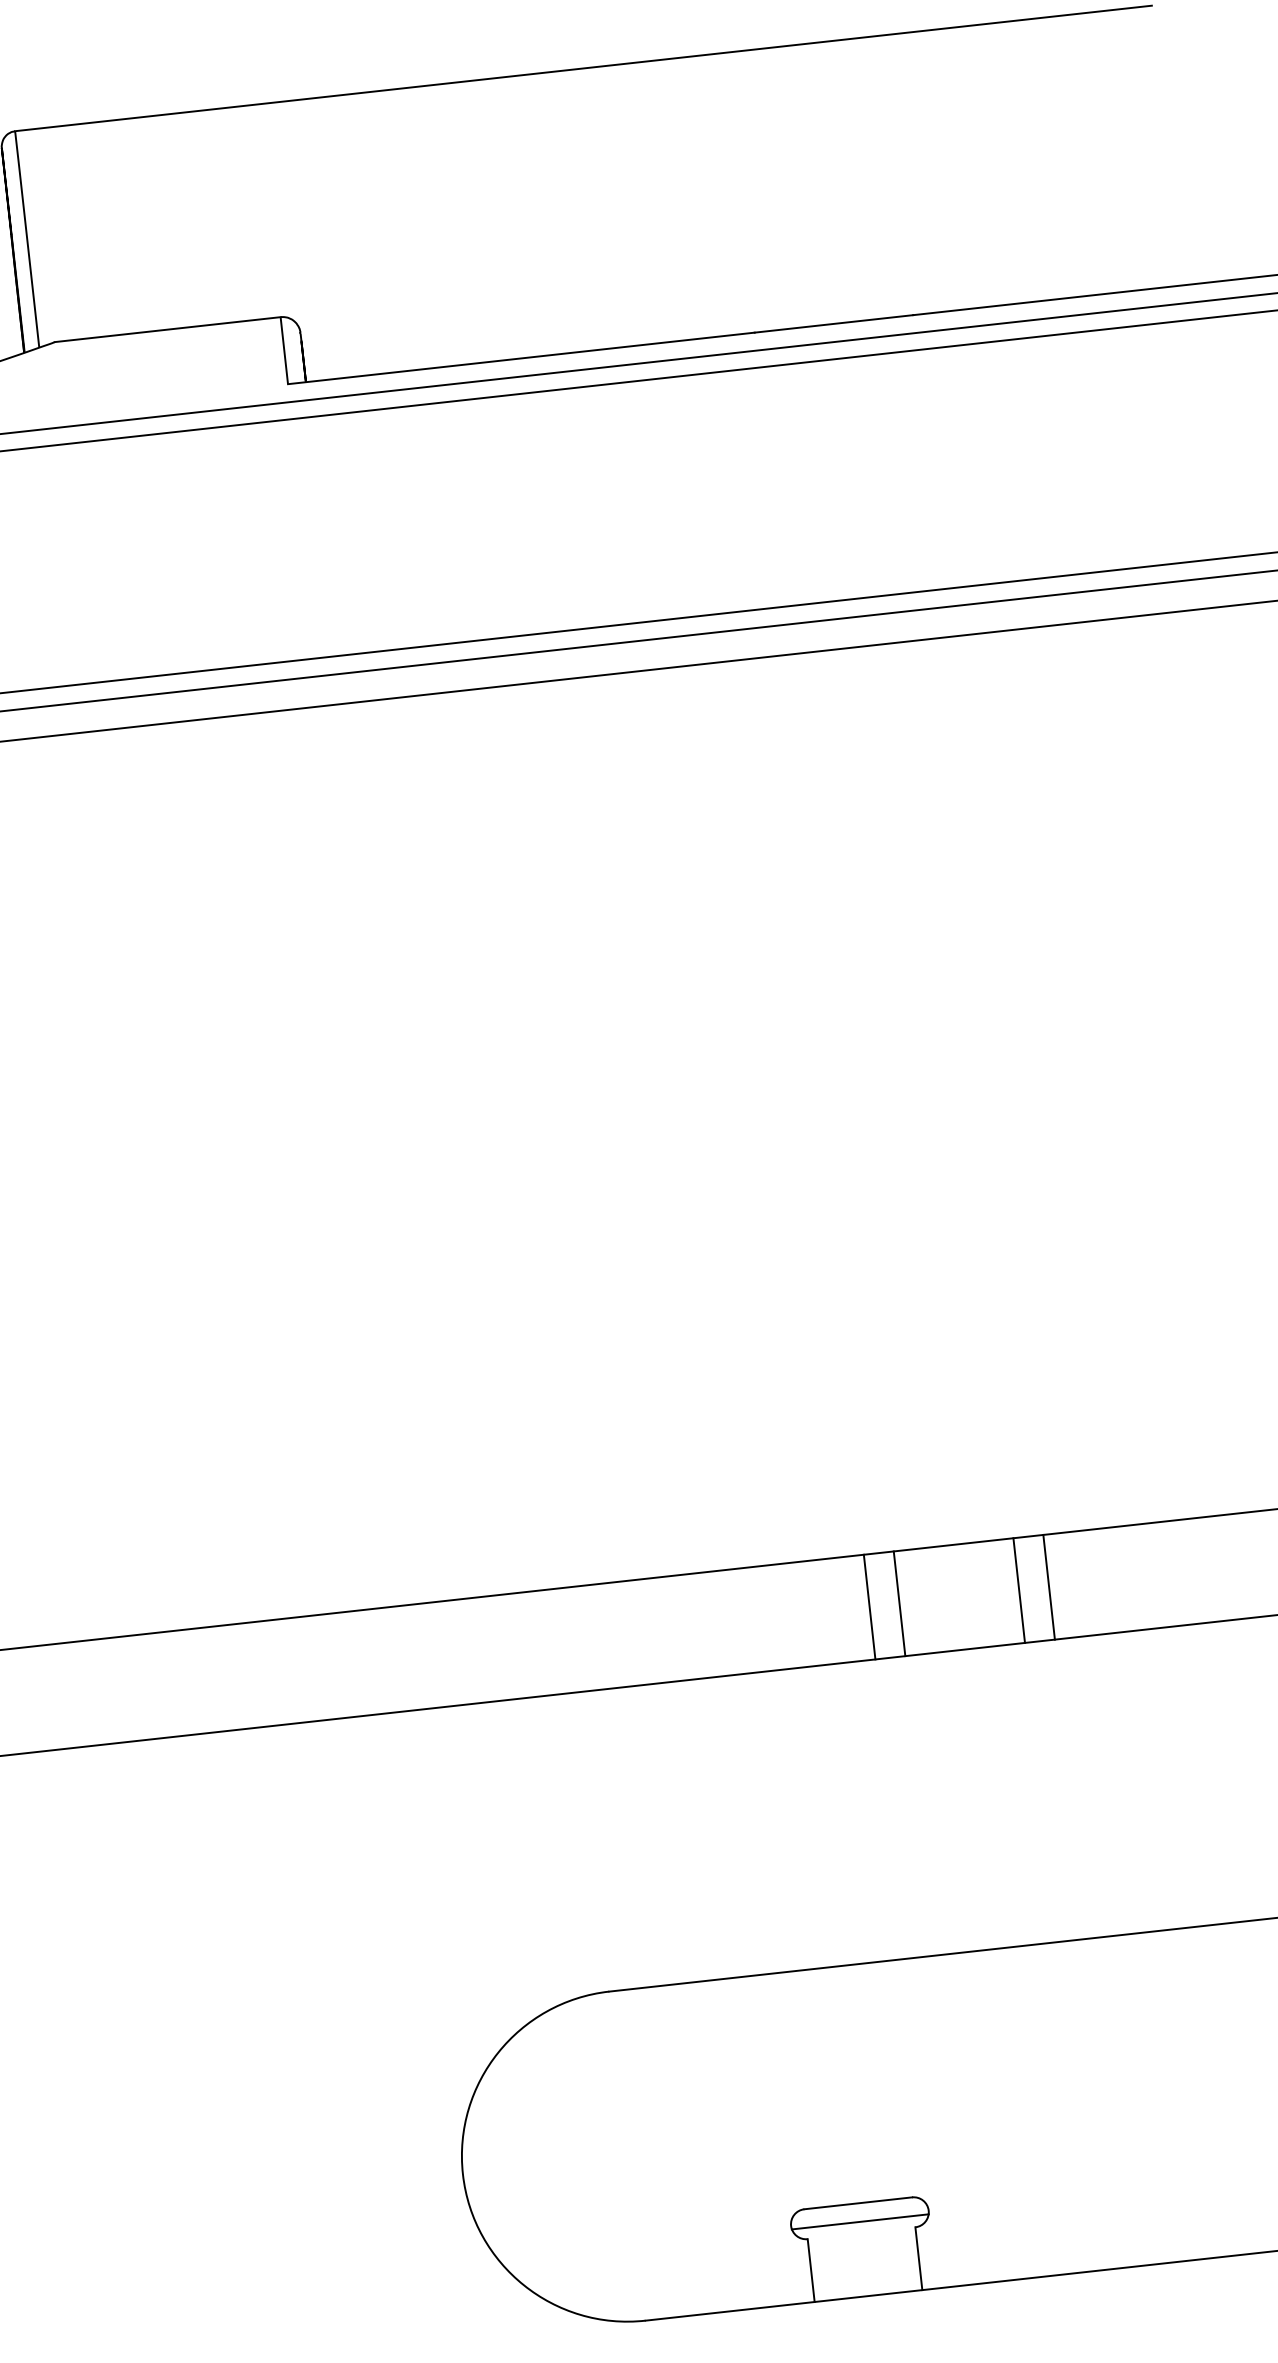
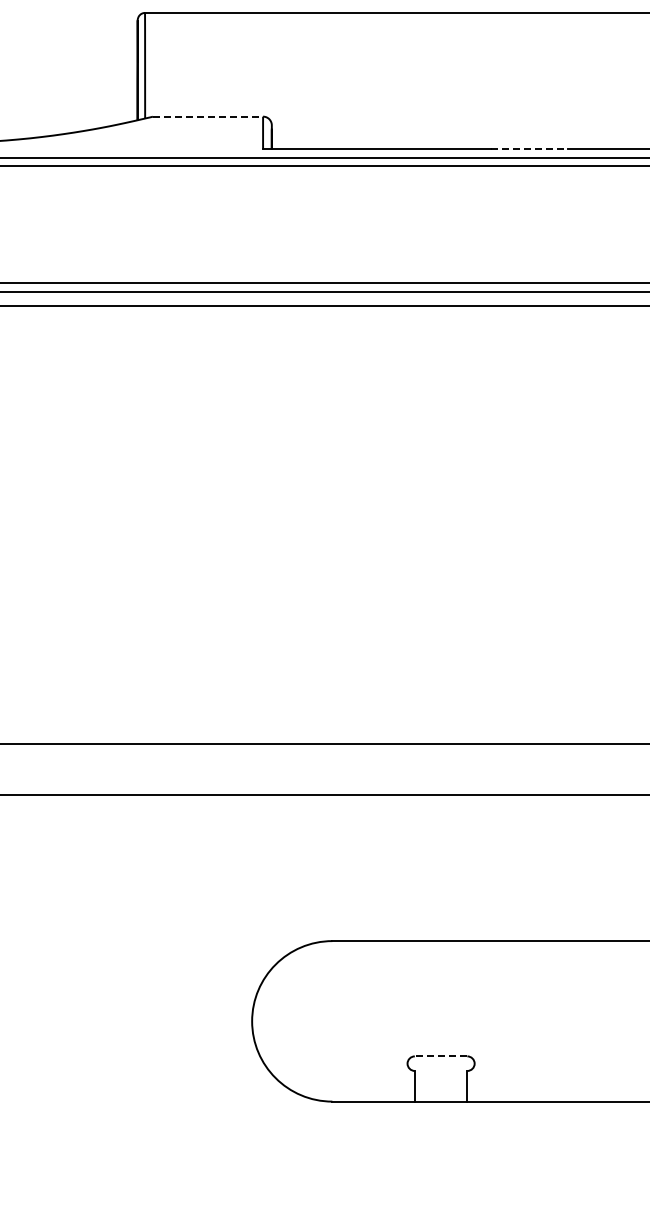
line: (834, 324) -> (529, 149), solid -> dashed
line: (168, 329) -> (208, 116), solid -> dashed
line: (1048, 1587) -> (565, 769), removed
line: (1019, 1590) -> (551, 769), removed
line: (898, 1603) -> (492, 769), removed
line: (869, 1606) -> (478, 769), removed
line: (857, 2203) -> (440, 1056), solid -> dashed
line: (859, 2222) -> (440, 1065), removed

